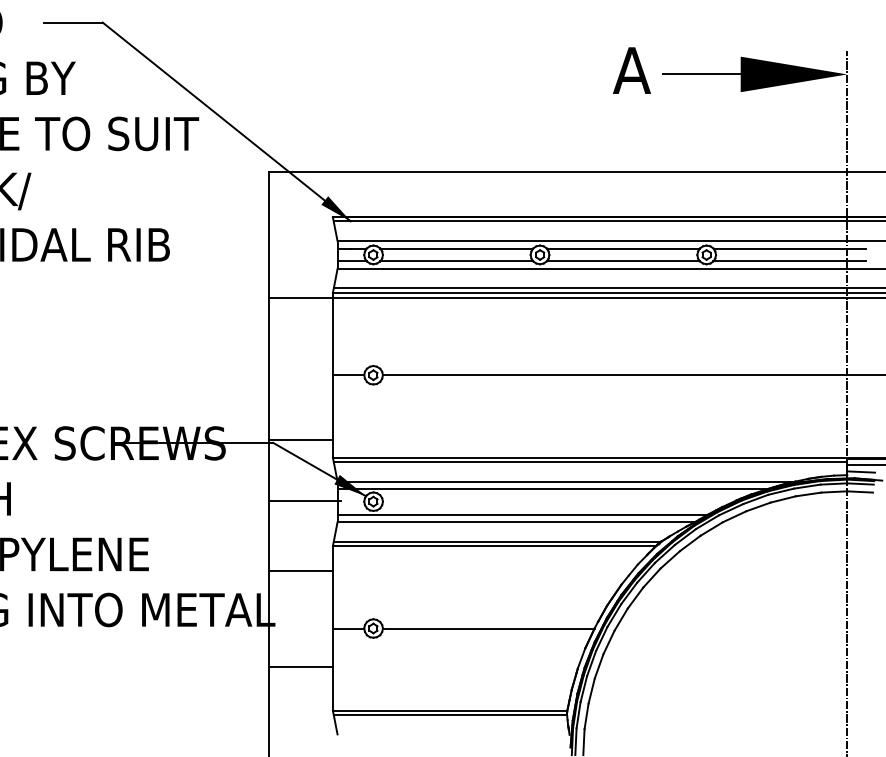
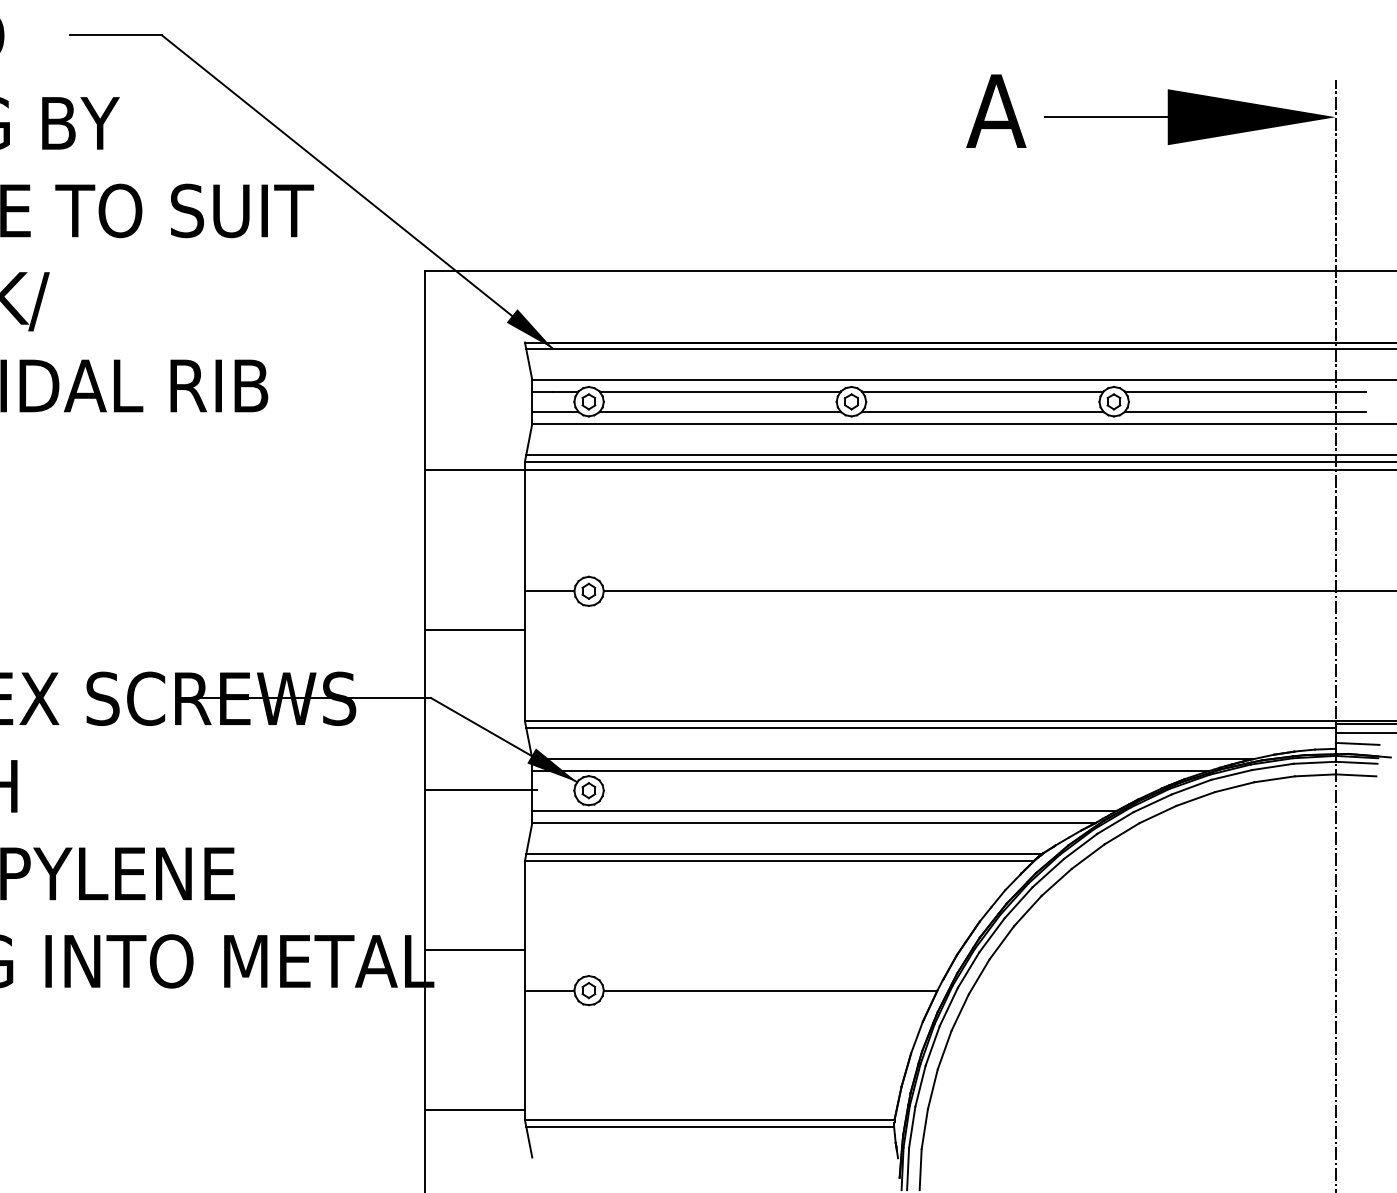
line: (300, 439) -> (473, 629), moved
line: (300, 570) -> (473, 949), moved
line: (300, 667) -> (473, 1110), moved

